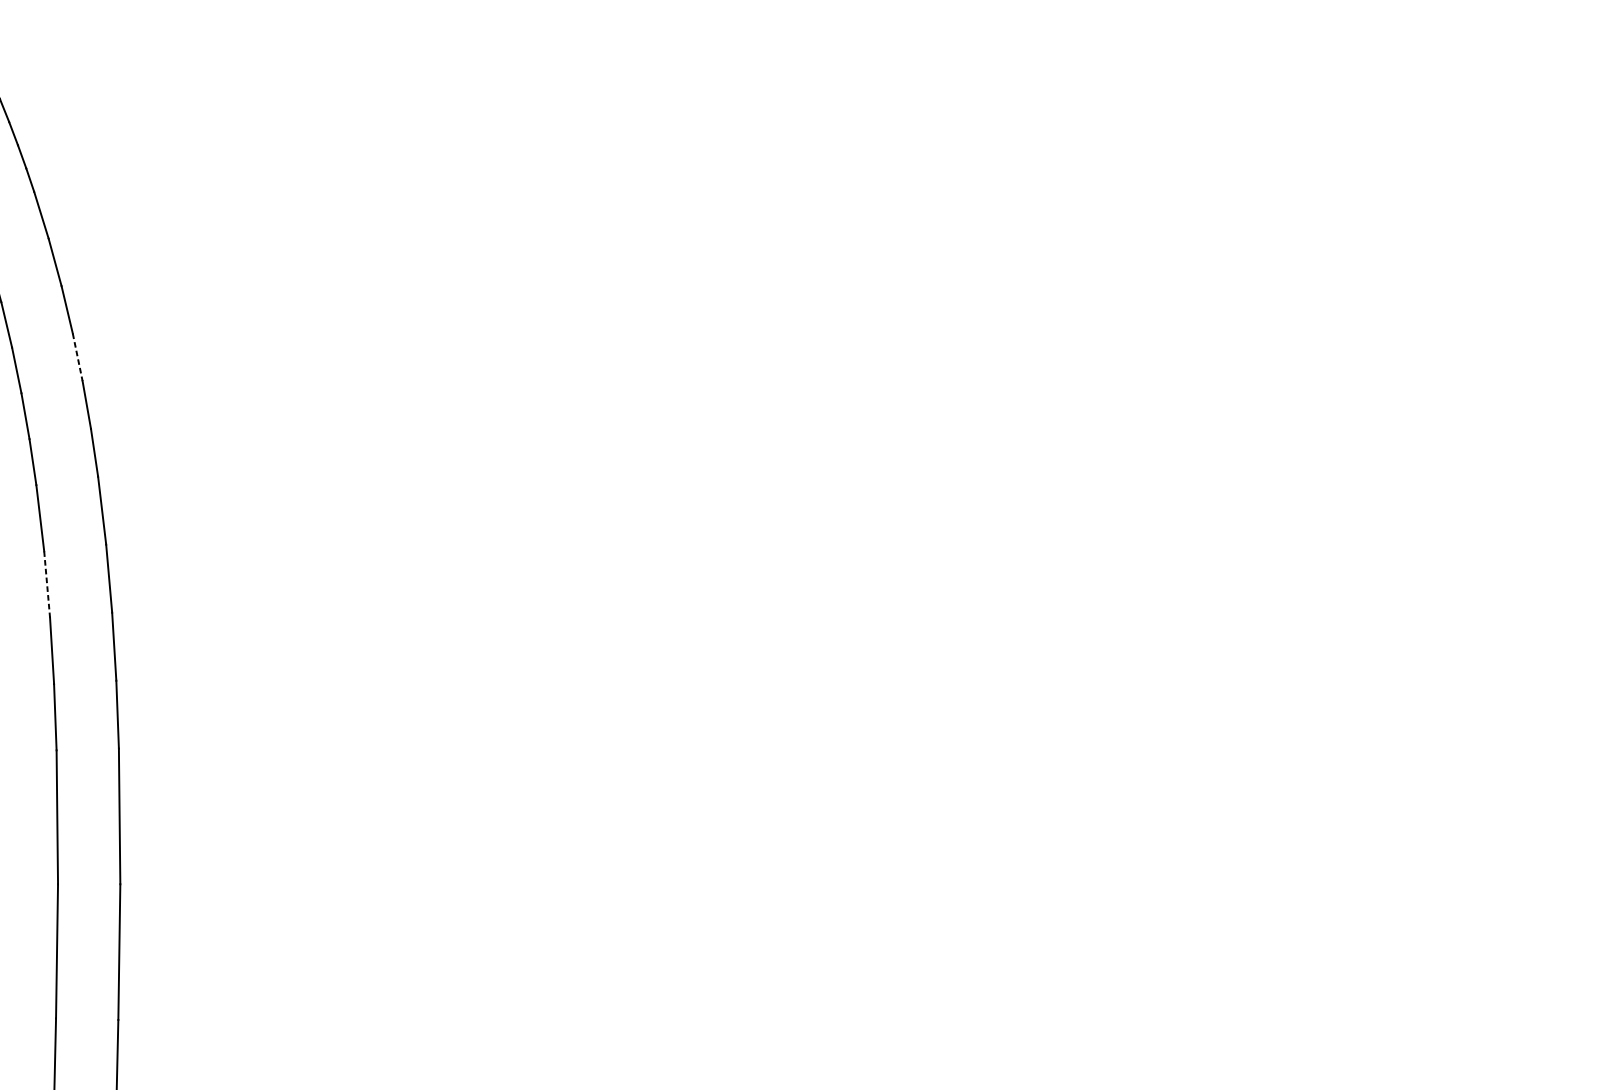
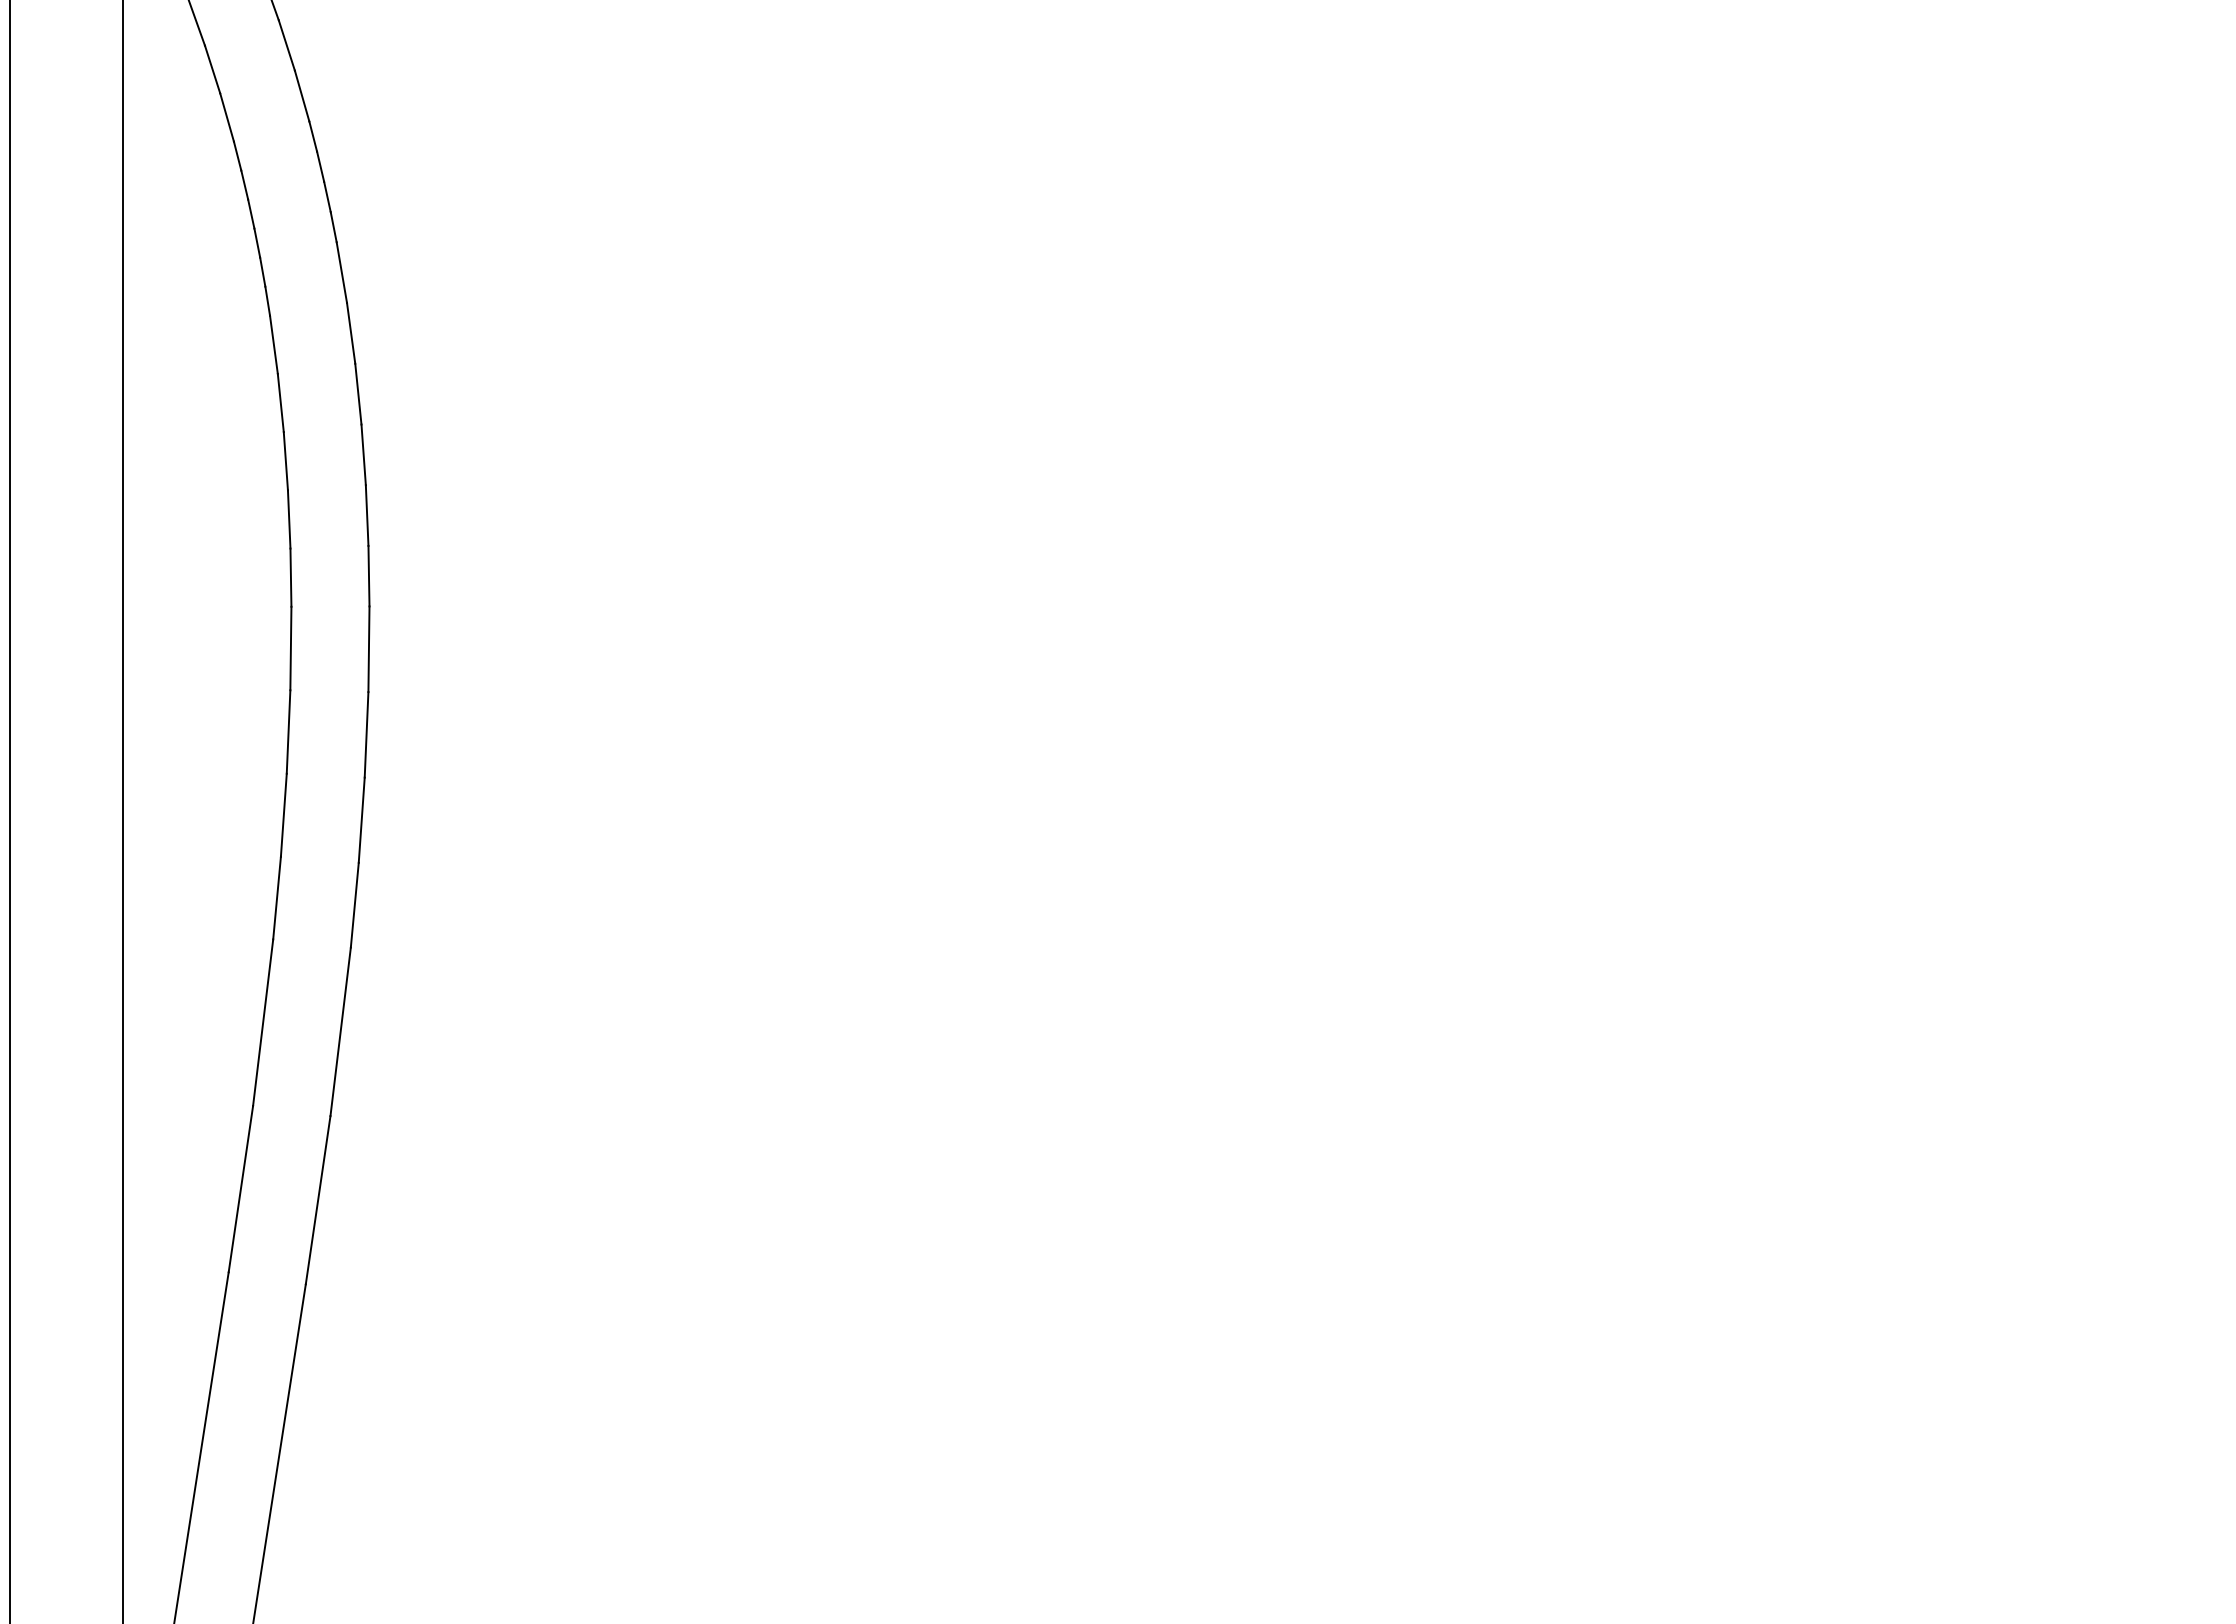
line: (77, 357) -> (363, 455), dashed -> solid
line: (47, 584) -> (288, 732), dashed -> solid

